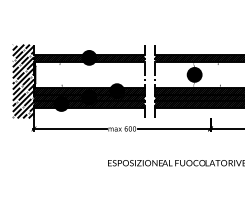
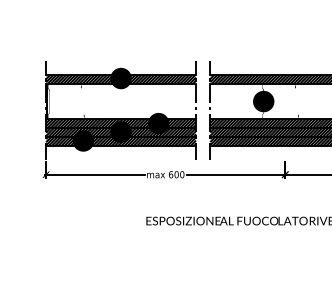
hatch: (22, 81) -> (30, 110), removed

